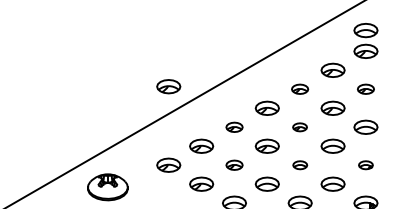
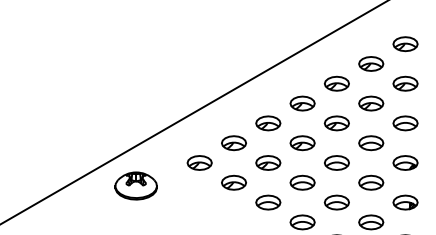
part: (365, 30) -> (405, 22), removed
part: (168, 86) -> (199, 80), removed
part: (299, 89) -> (336, 83), size x1.43
part: (365, 89) -> (405, 83), size x1.43
part: (234, 127) -> (268, 123), size x1.43
part: (299, 127) -> (336, 123), size x1.67
part: (234, 164) -> (268, 162), size x1.43
part: (299, 164) -> (336, 162), size x1.67
part: (365, 164) -> (405, 162), size x1.67

